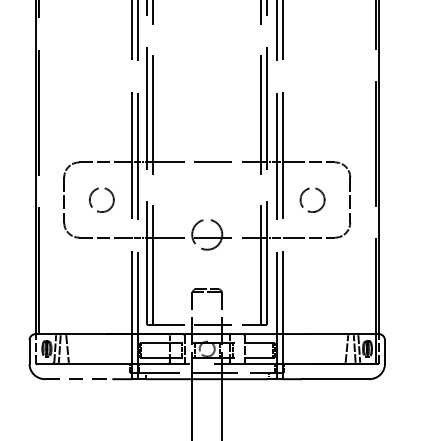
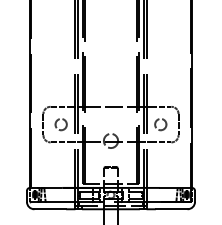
line: (79, 379) -> (50, 209), dashed -> solid

